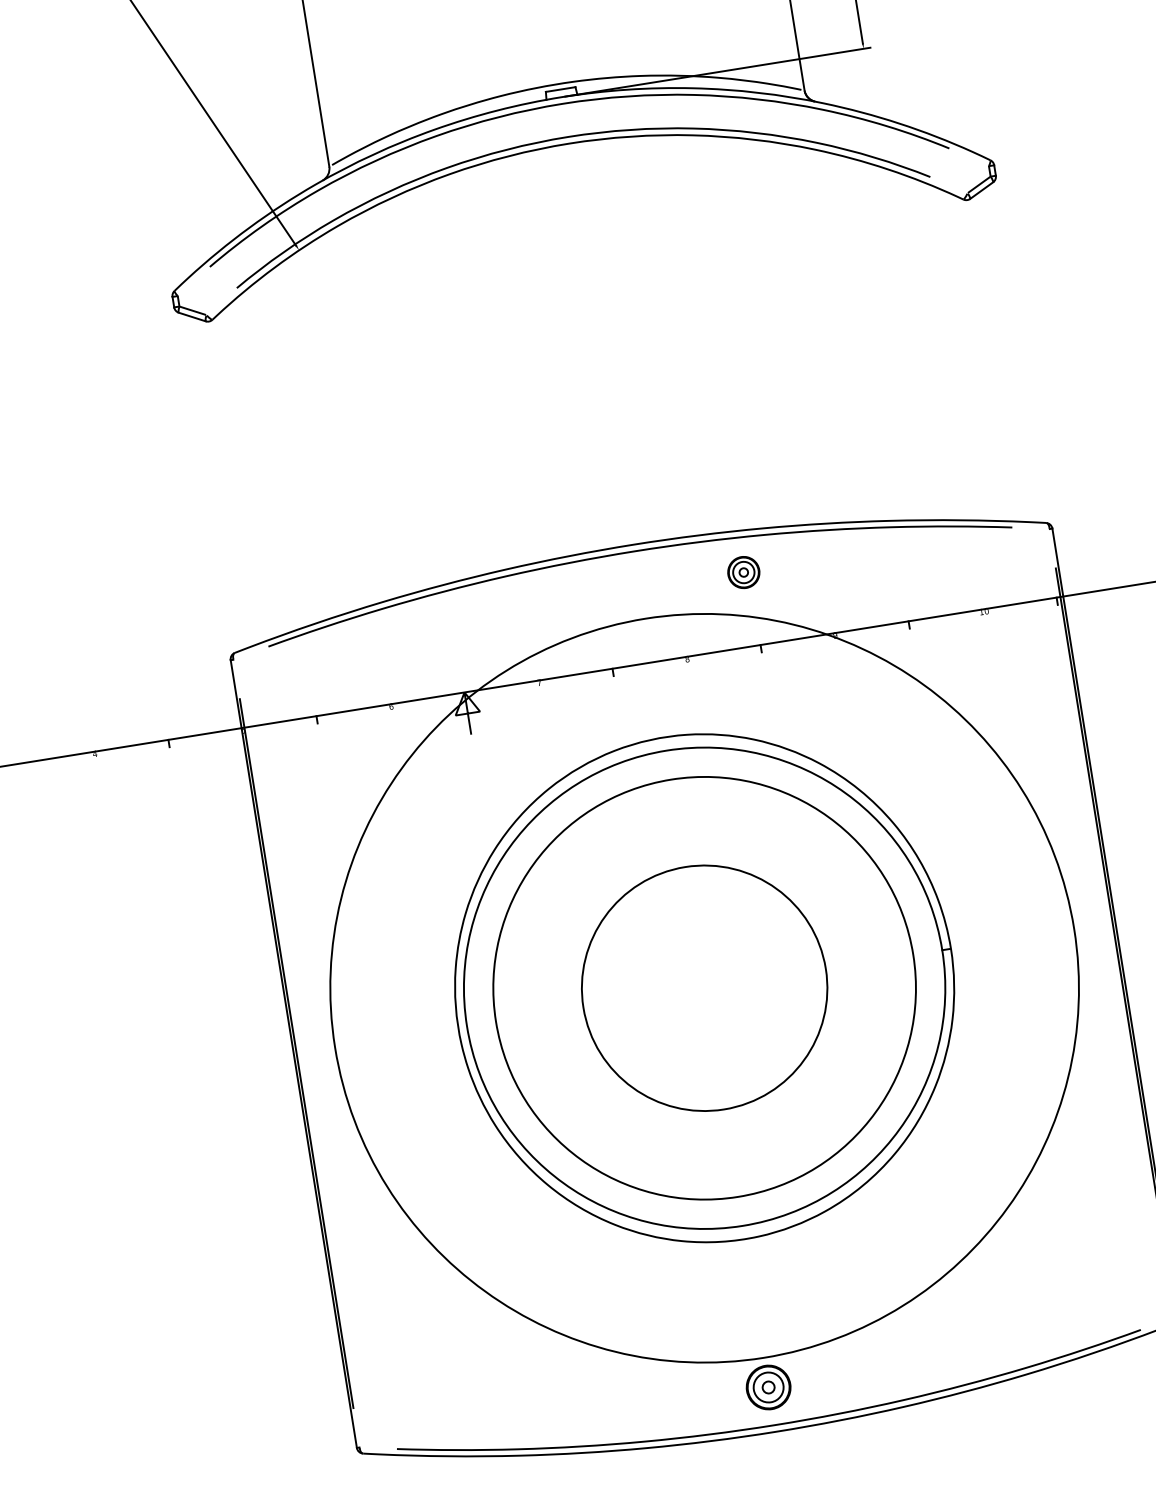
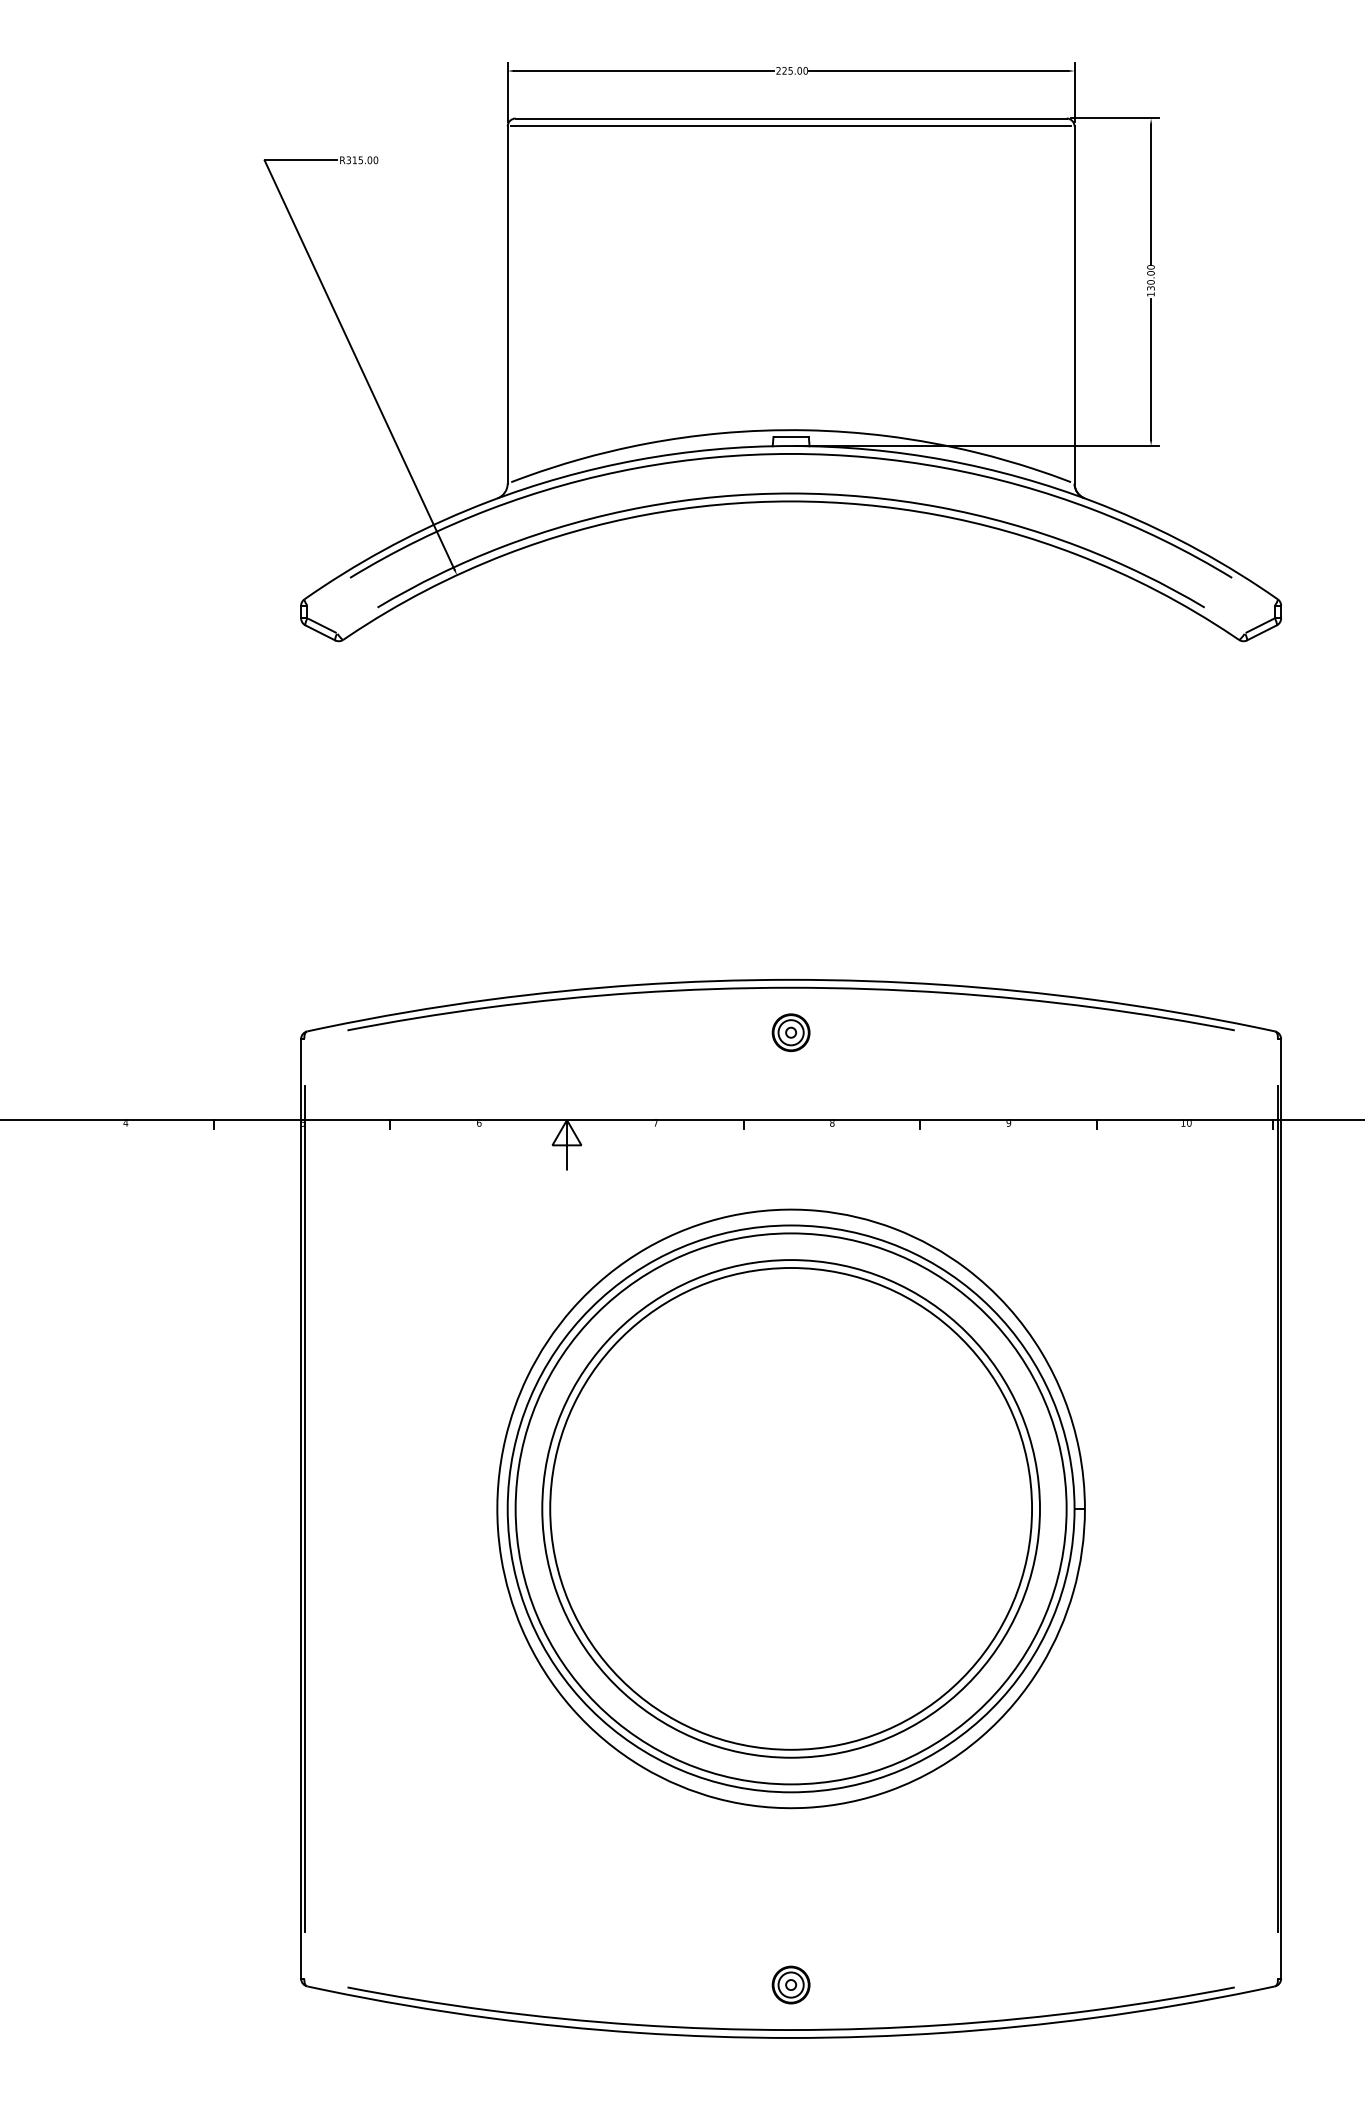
part: (743, 572) -> (790, 1032), moved
circle: (704, 987) -> (791, 1508), size x1.67
circle: (704, 988) -> (790, 1508), size x0.62
part: (767, 1387) -> (790, 1984), size x0.71

